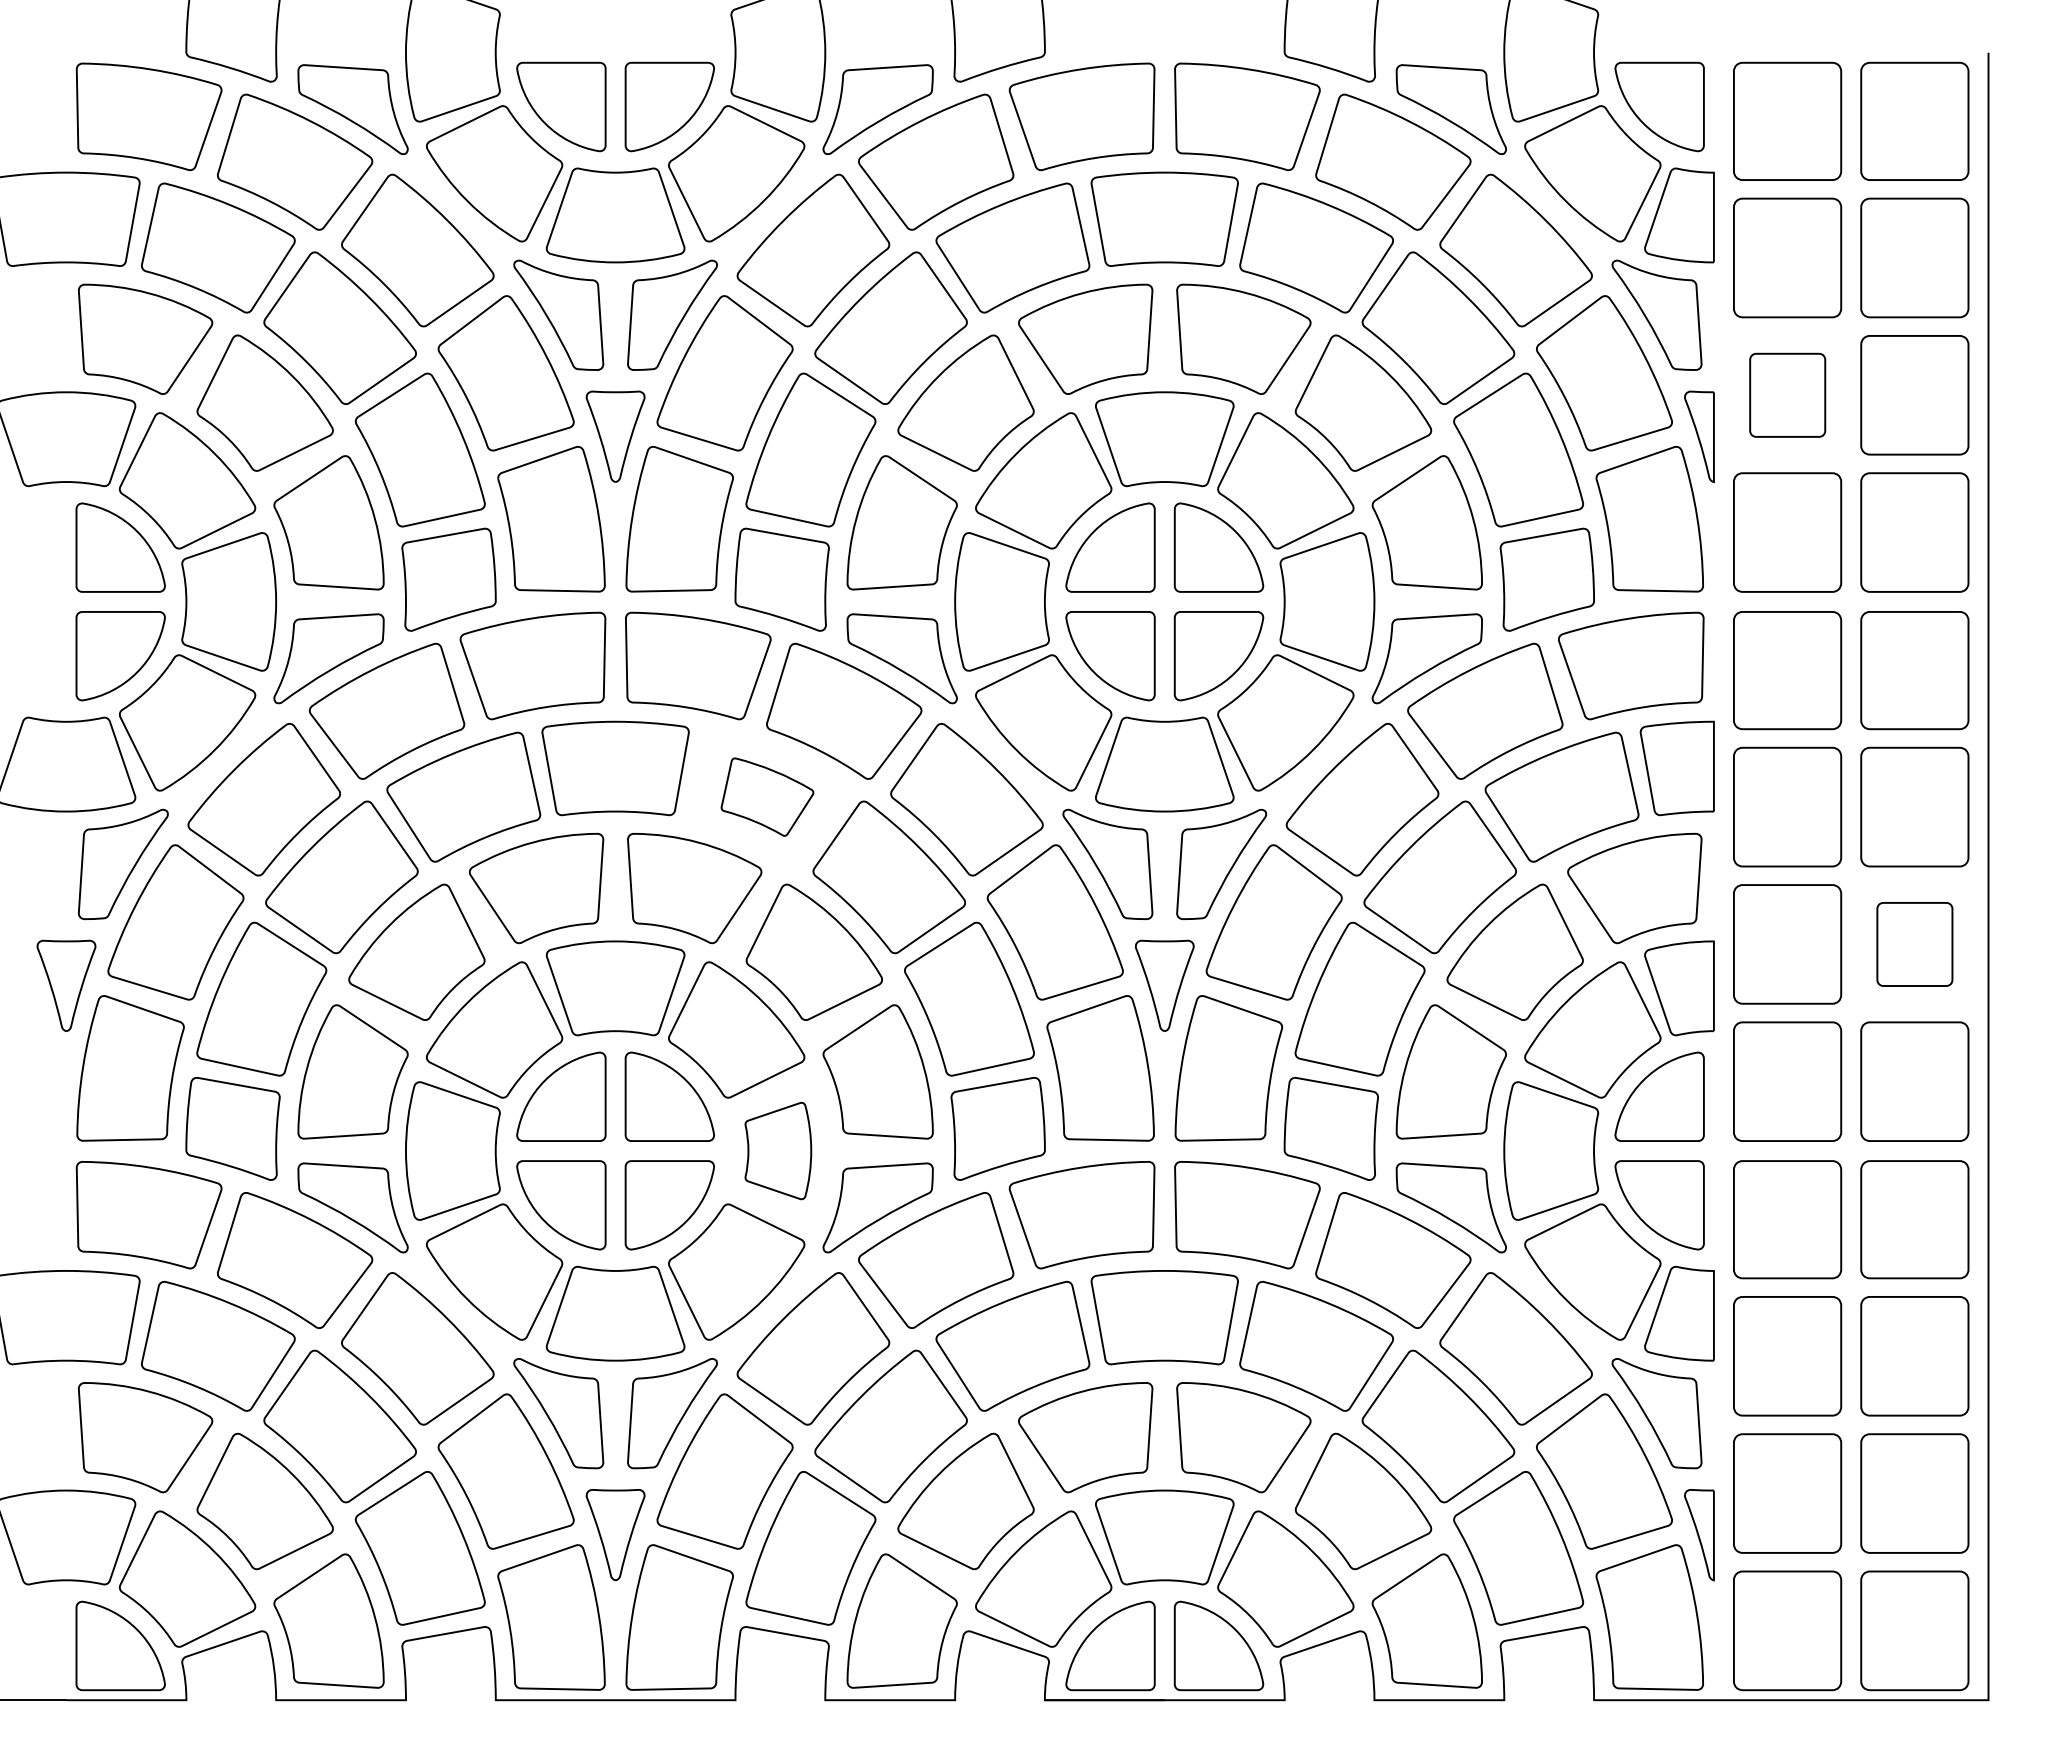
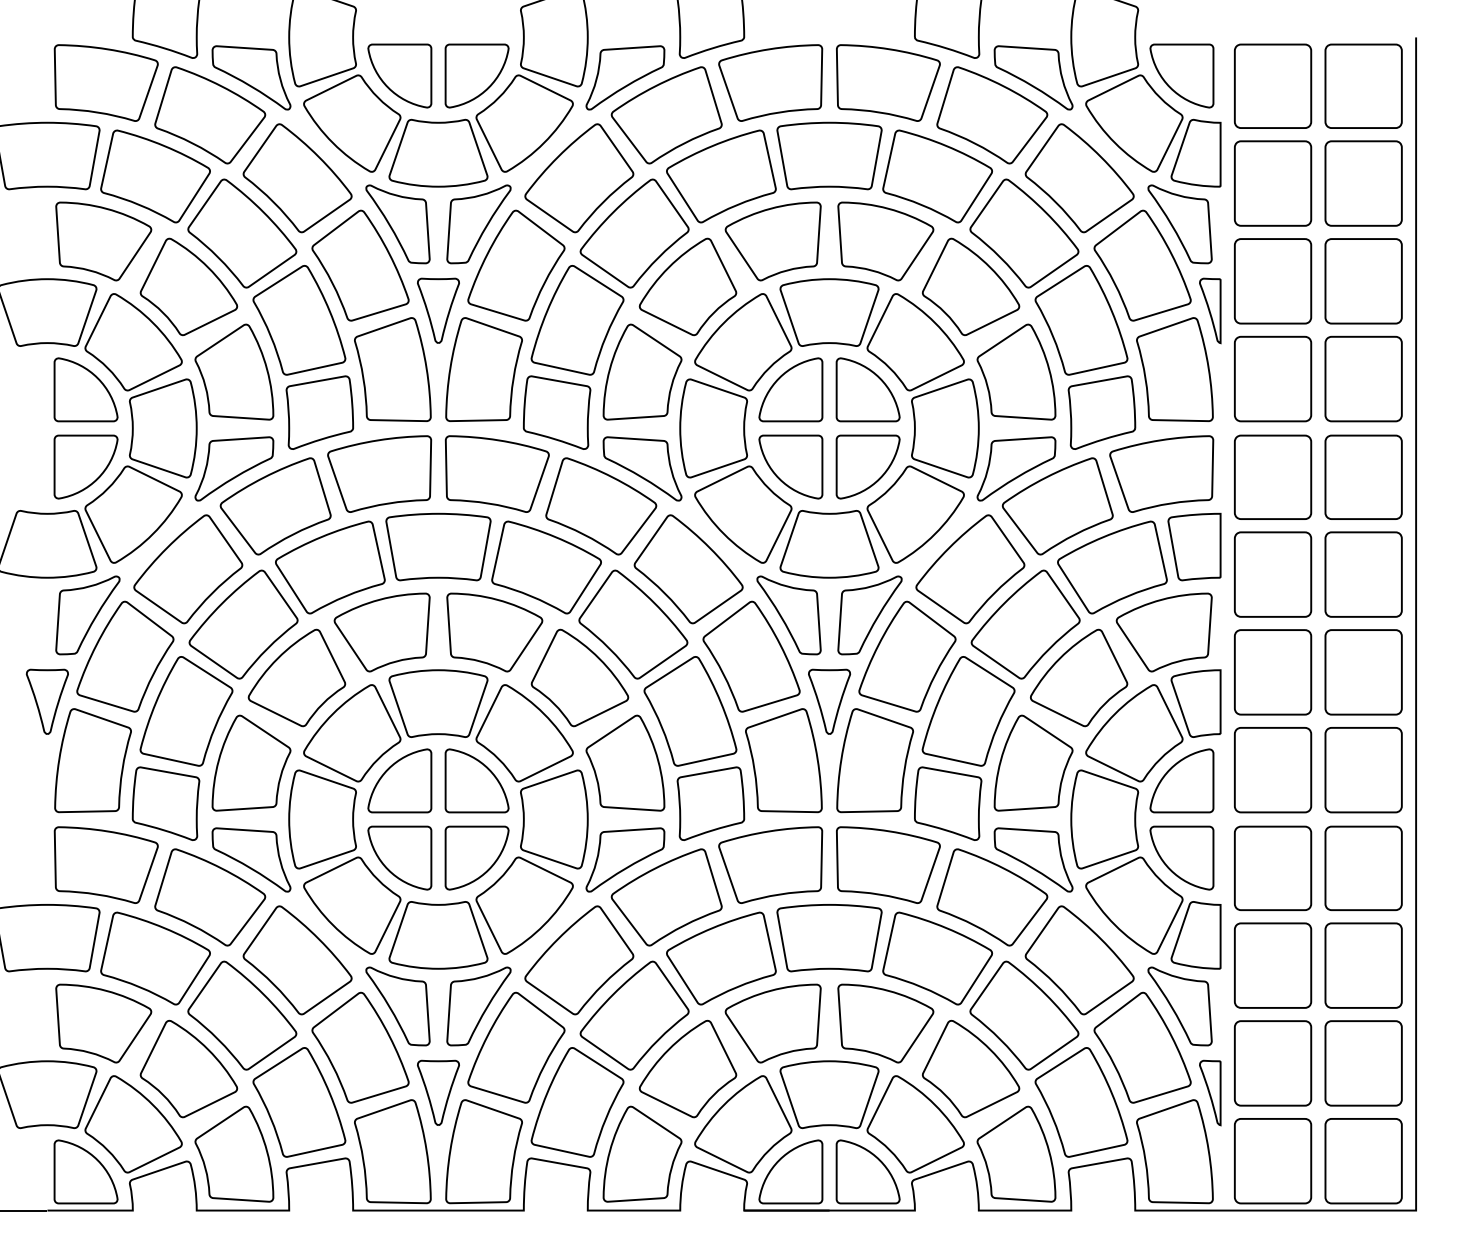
part: (1787, 395) -> (1272, 281), size x1.43
part: (767, 796) -> (546, 567), size x1.67
part: (1914, 944) -> (1363, 672), size x1.43
part: (778, 1150) -> (554, 819), size x1.43

